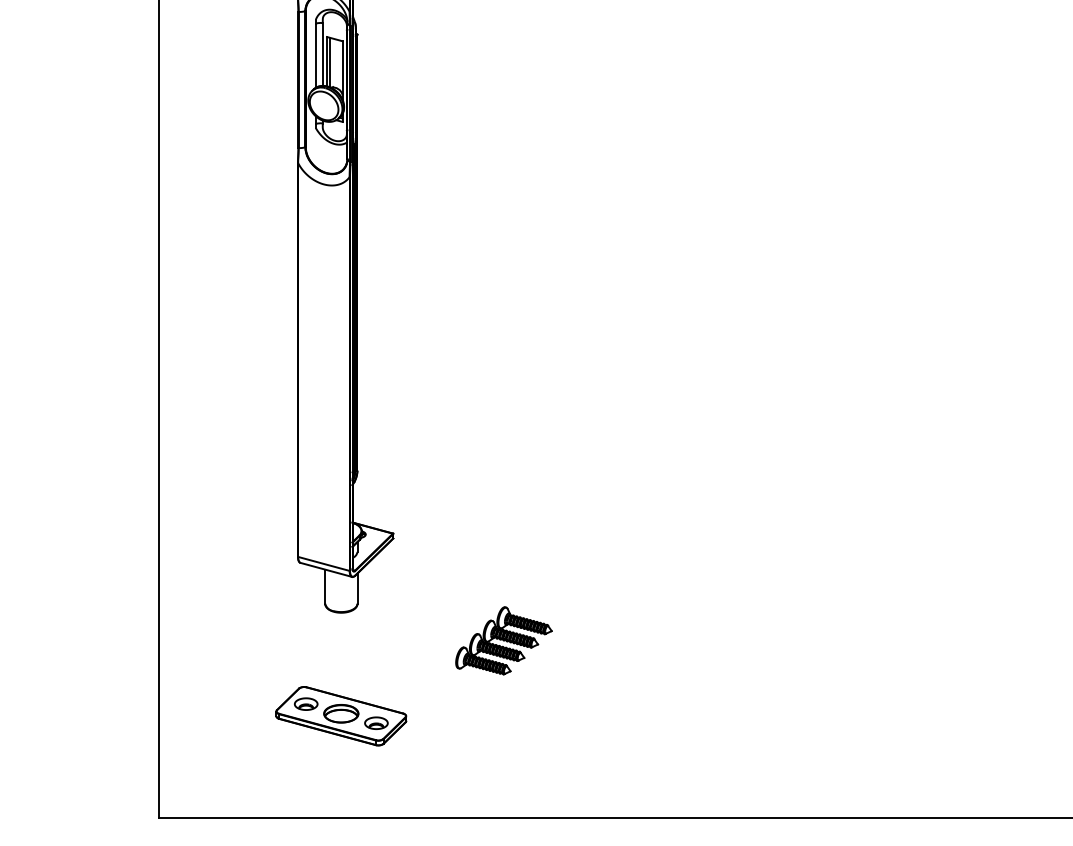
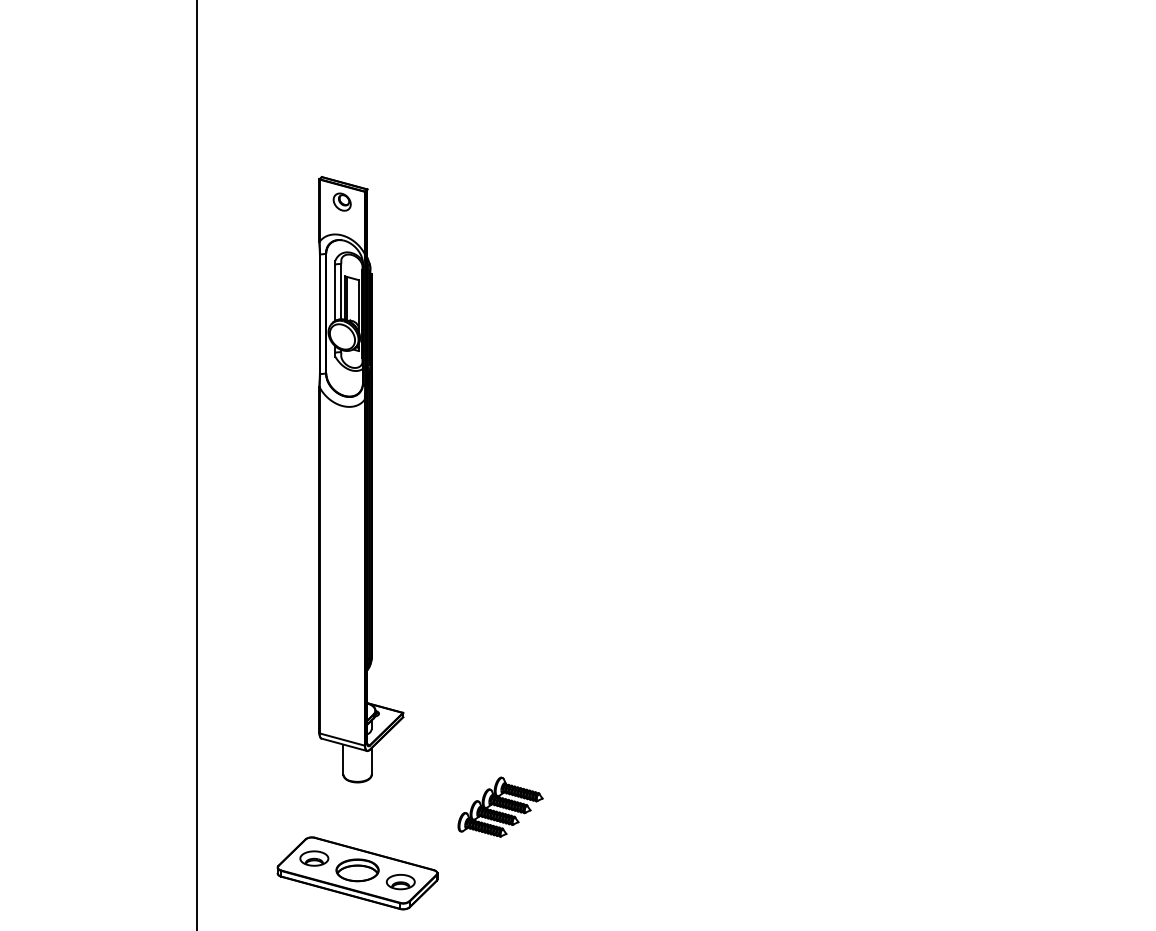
part: (341, 716) -> (357, 873), size x1.4

